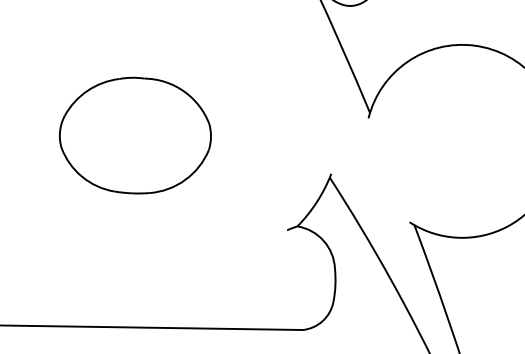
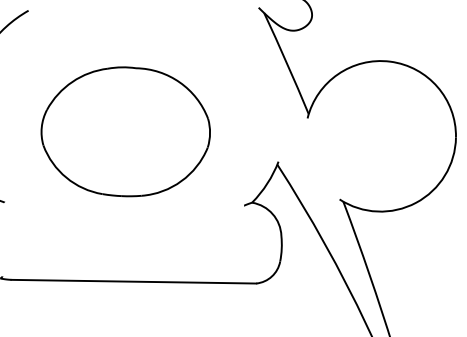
part: (135, 135) -> (125, 131), size x1.43

